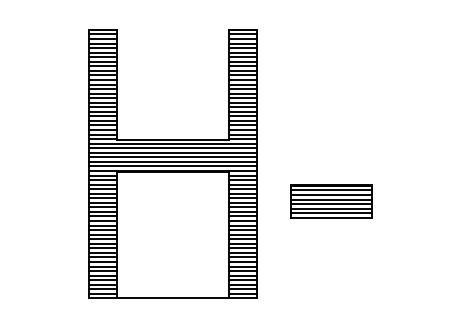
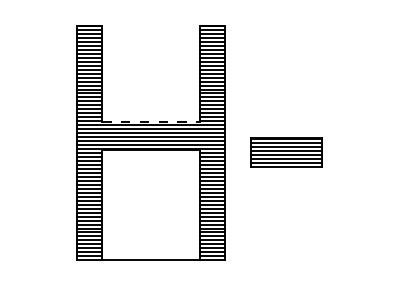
line: (173, 139) -> (151, 121), solid -> dashed
part: (331, 201) -> (286, 153), moved

